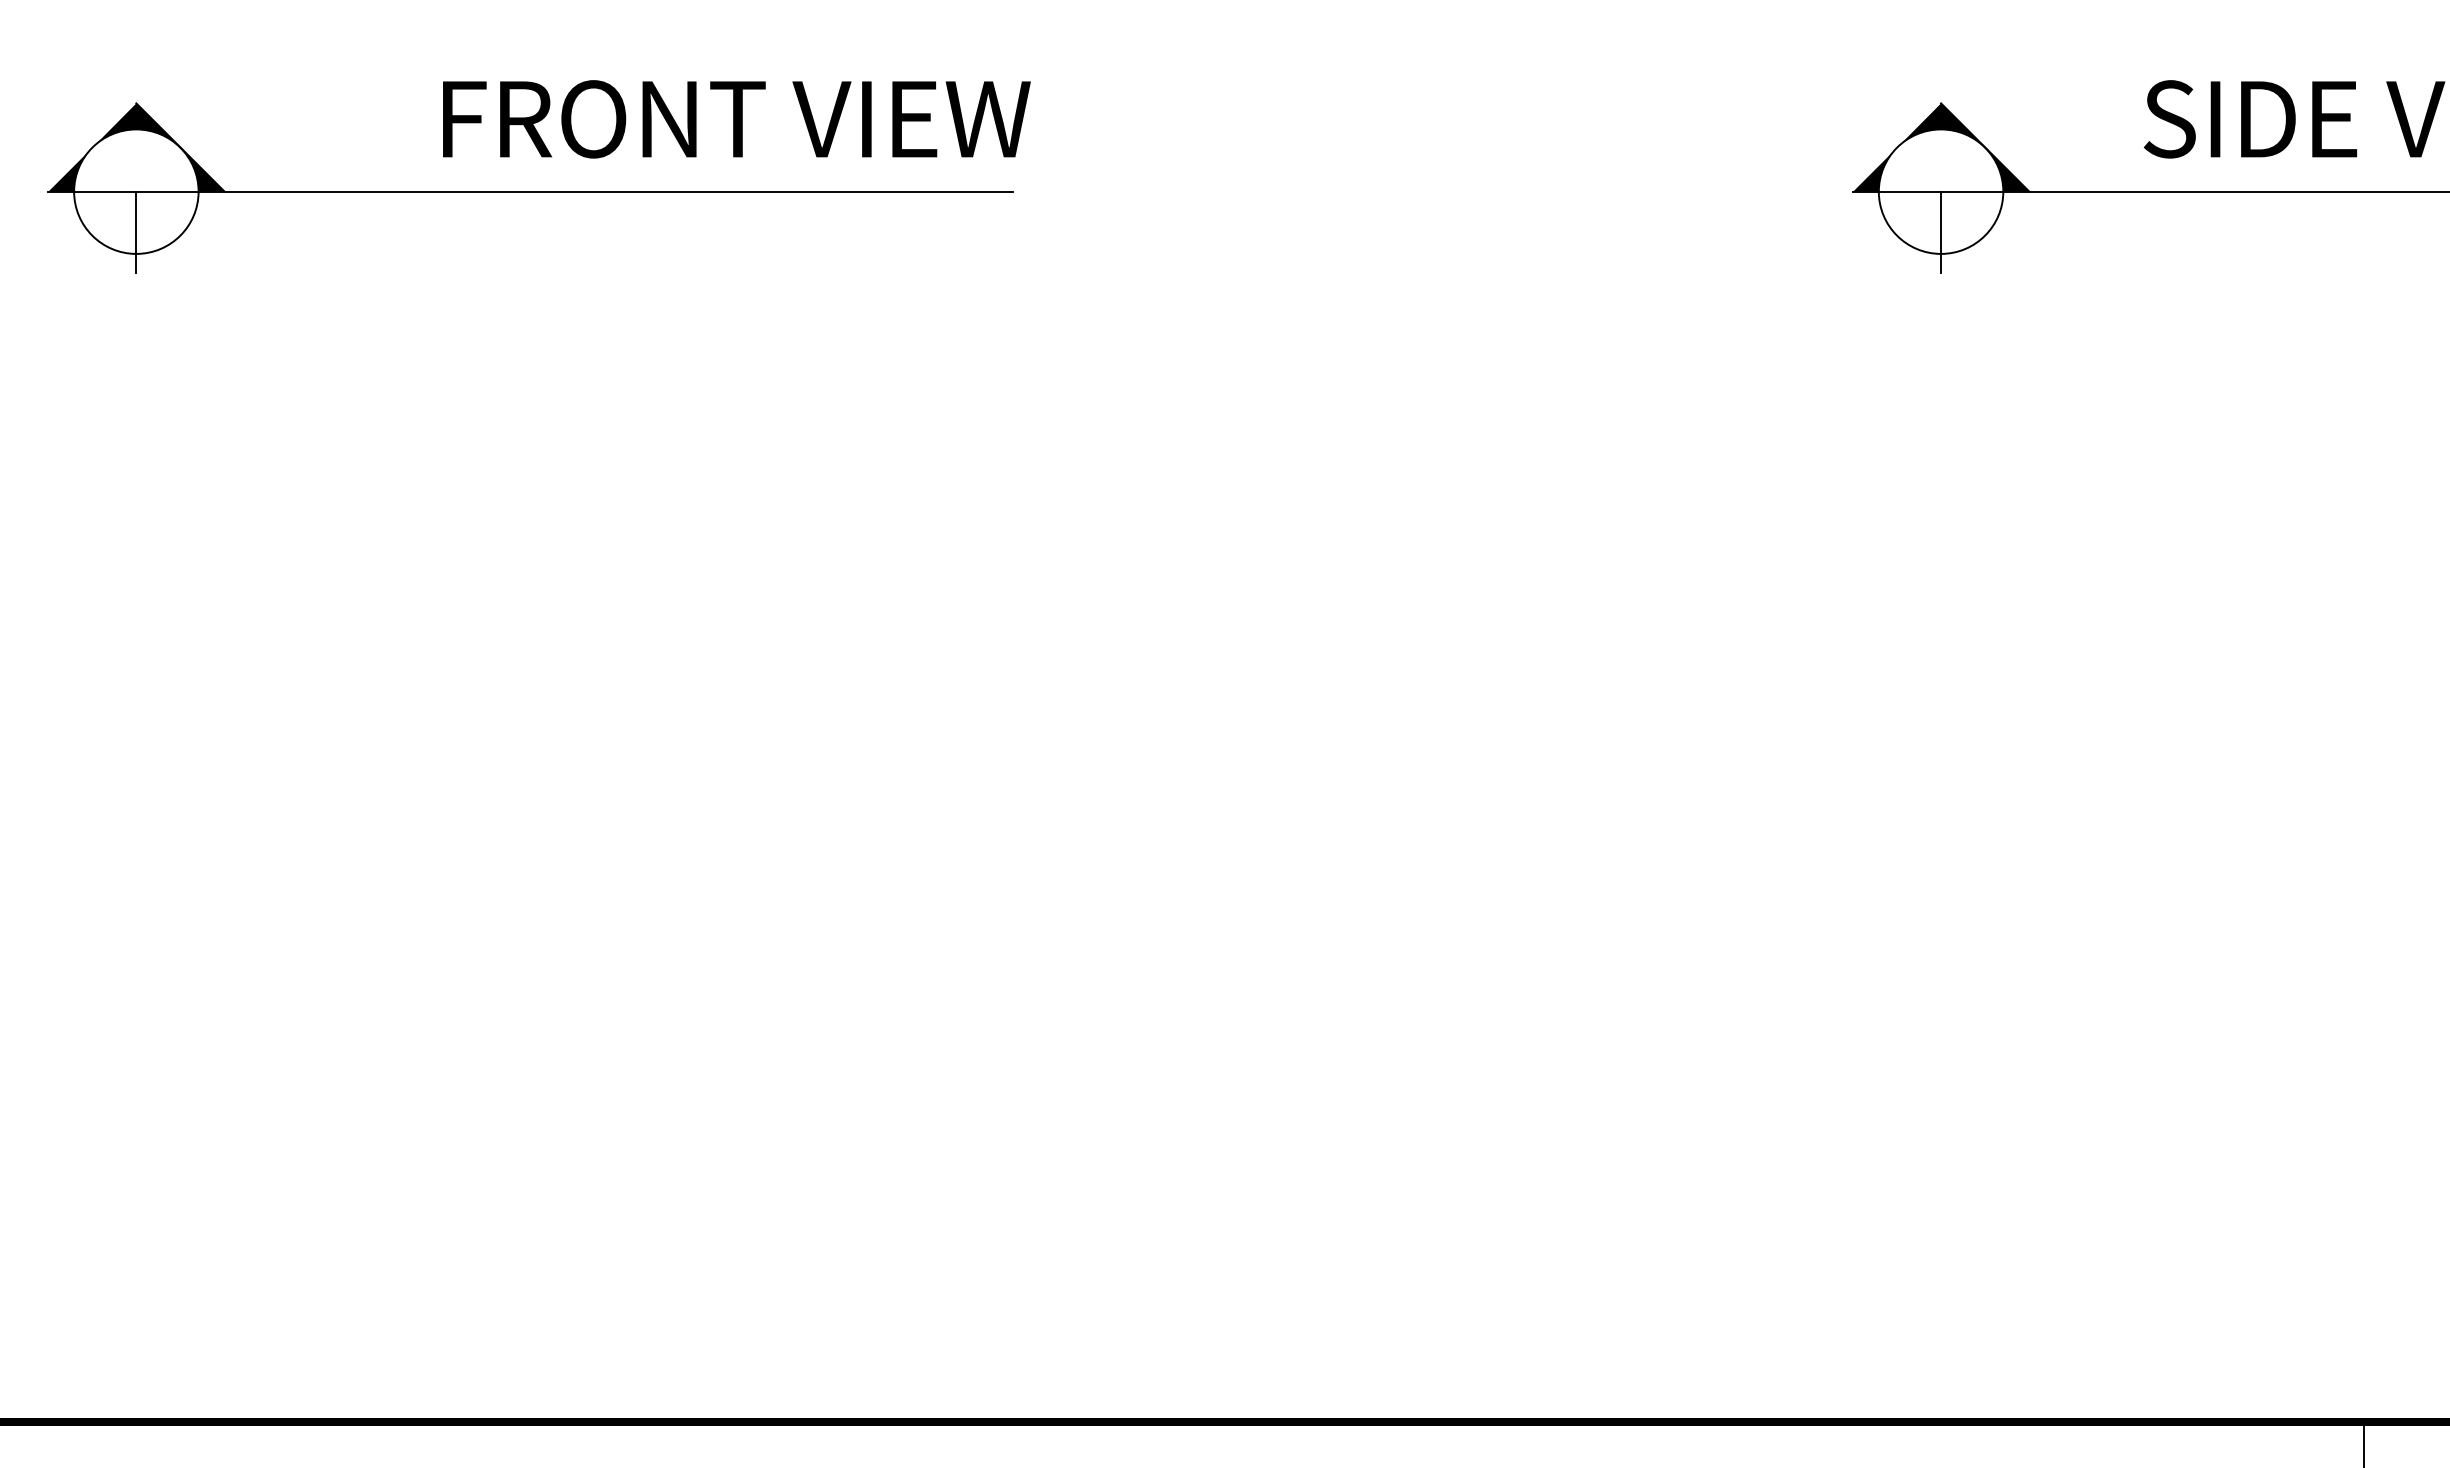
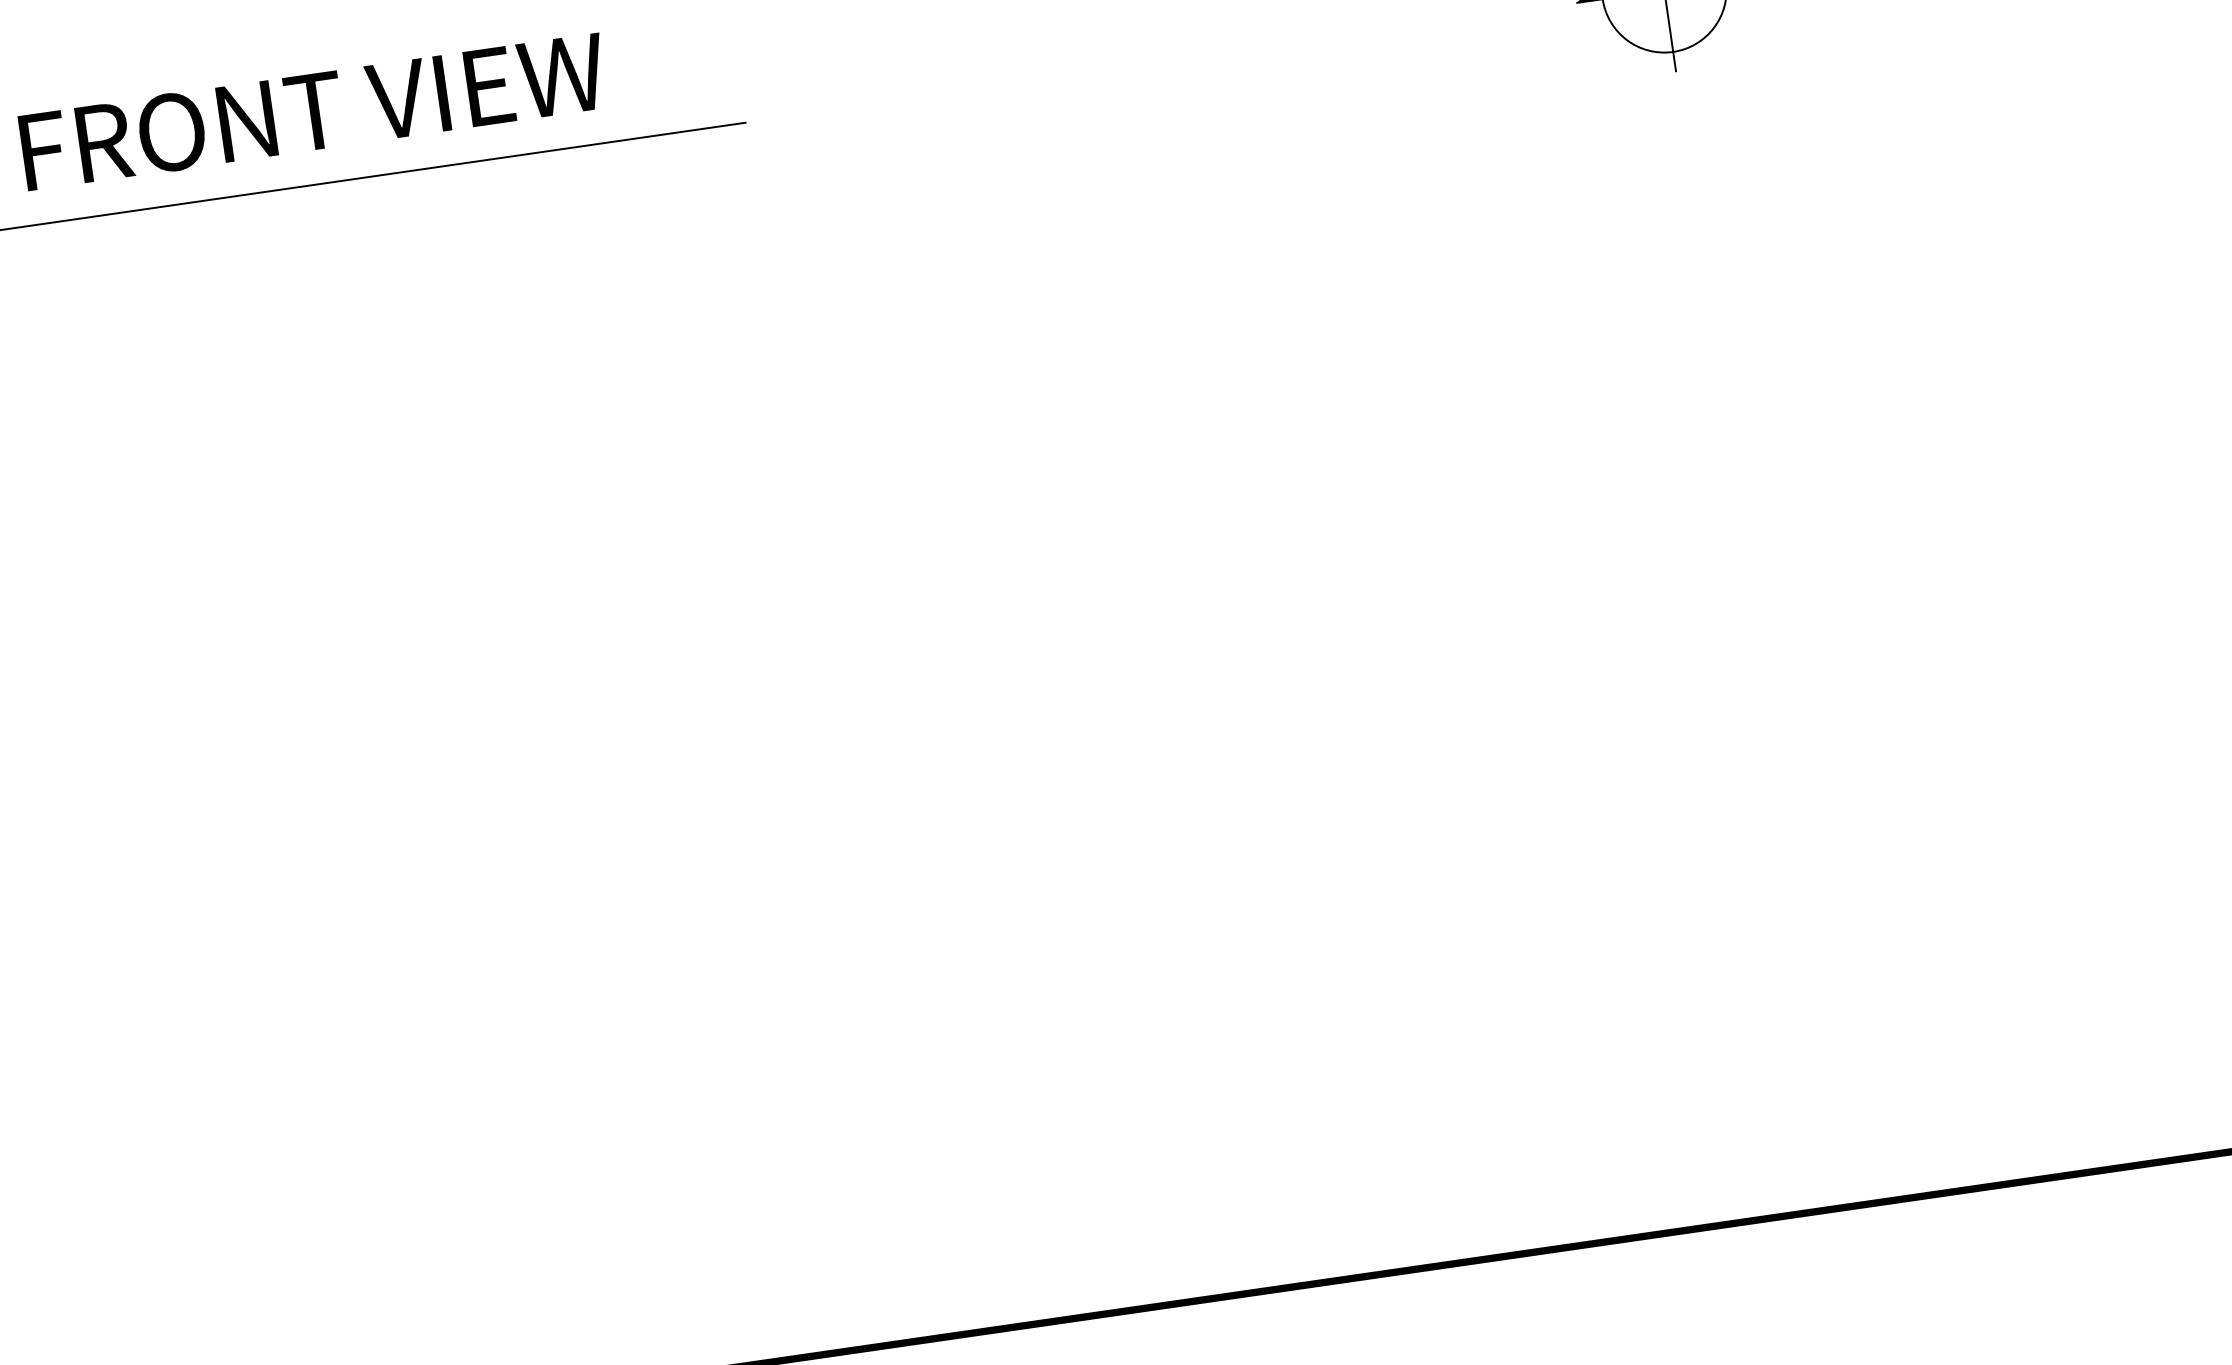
text: (736, 119) -> (313, 112), moved

